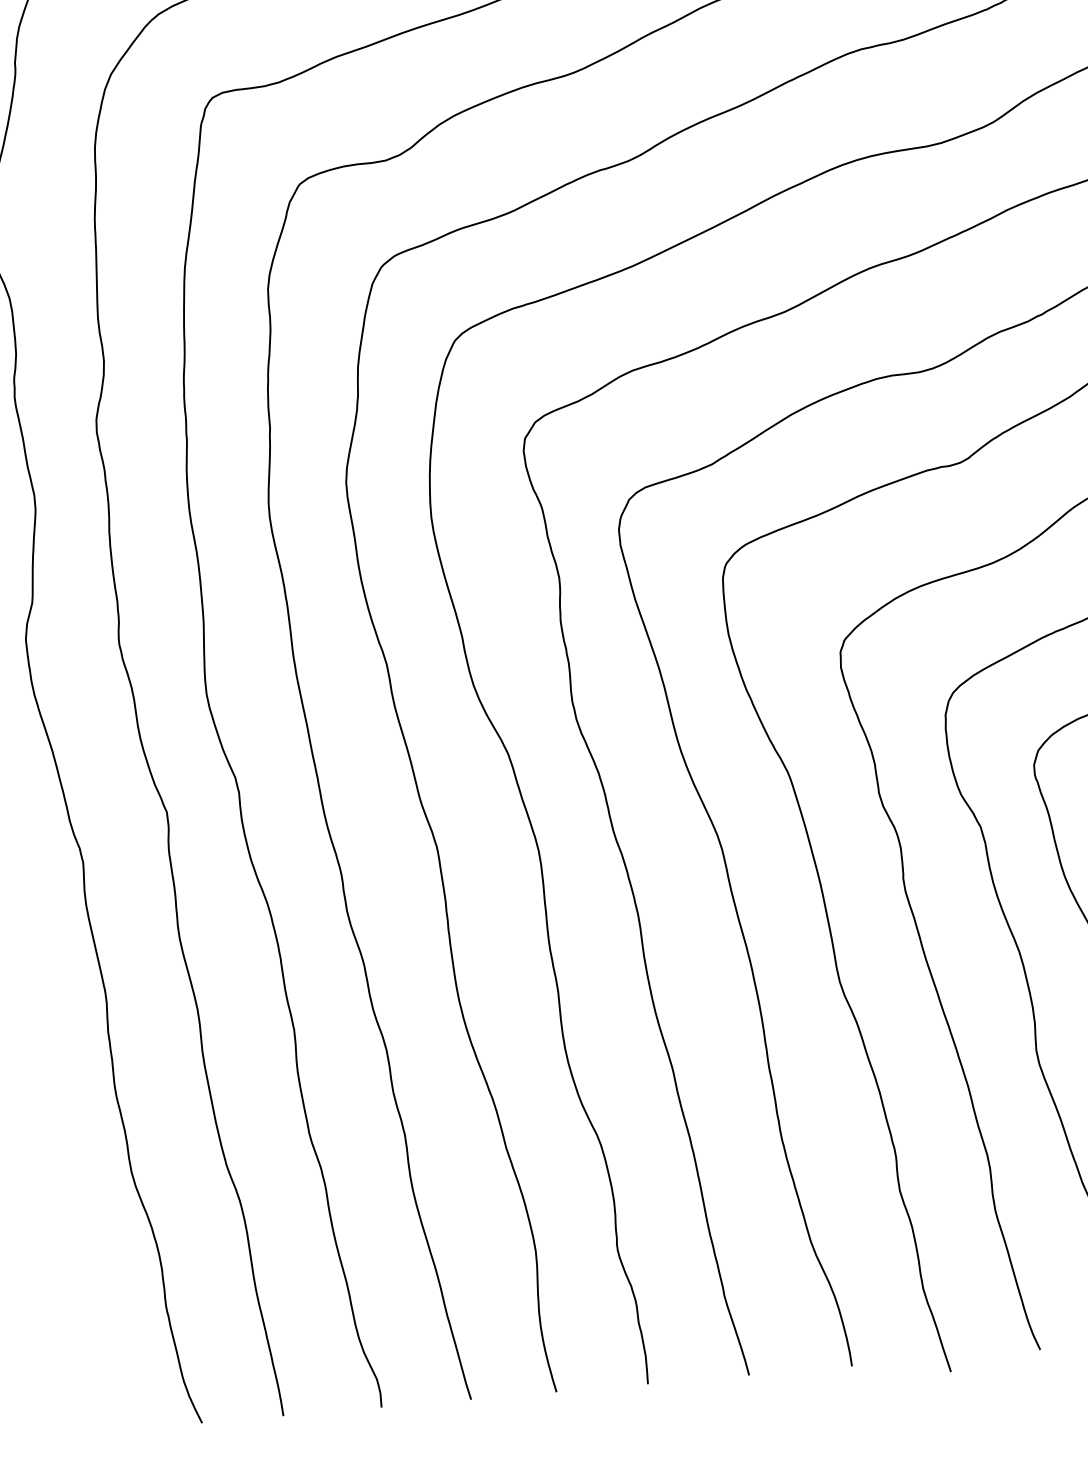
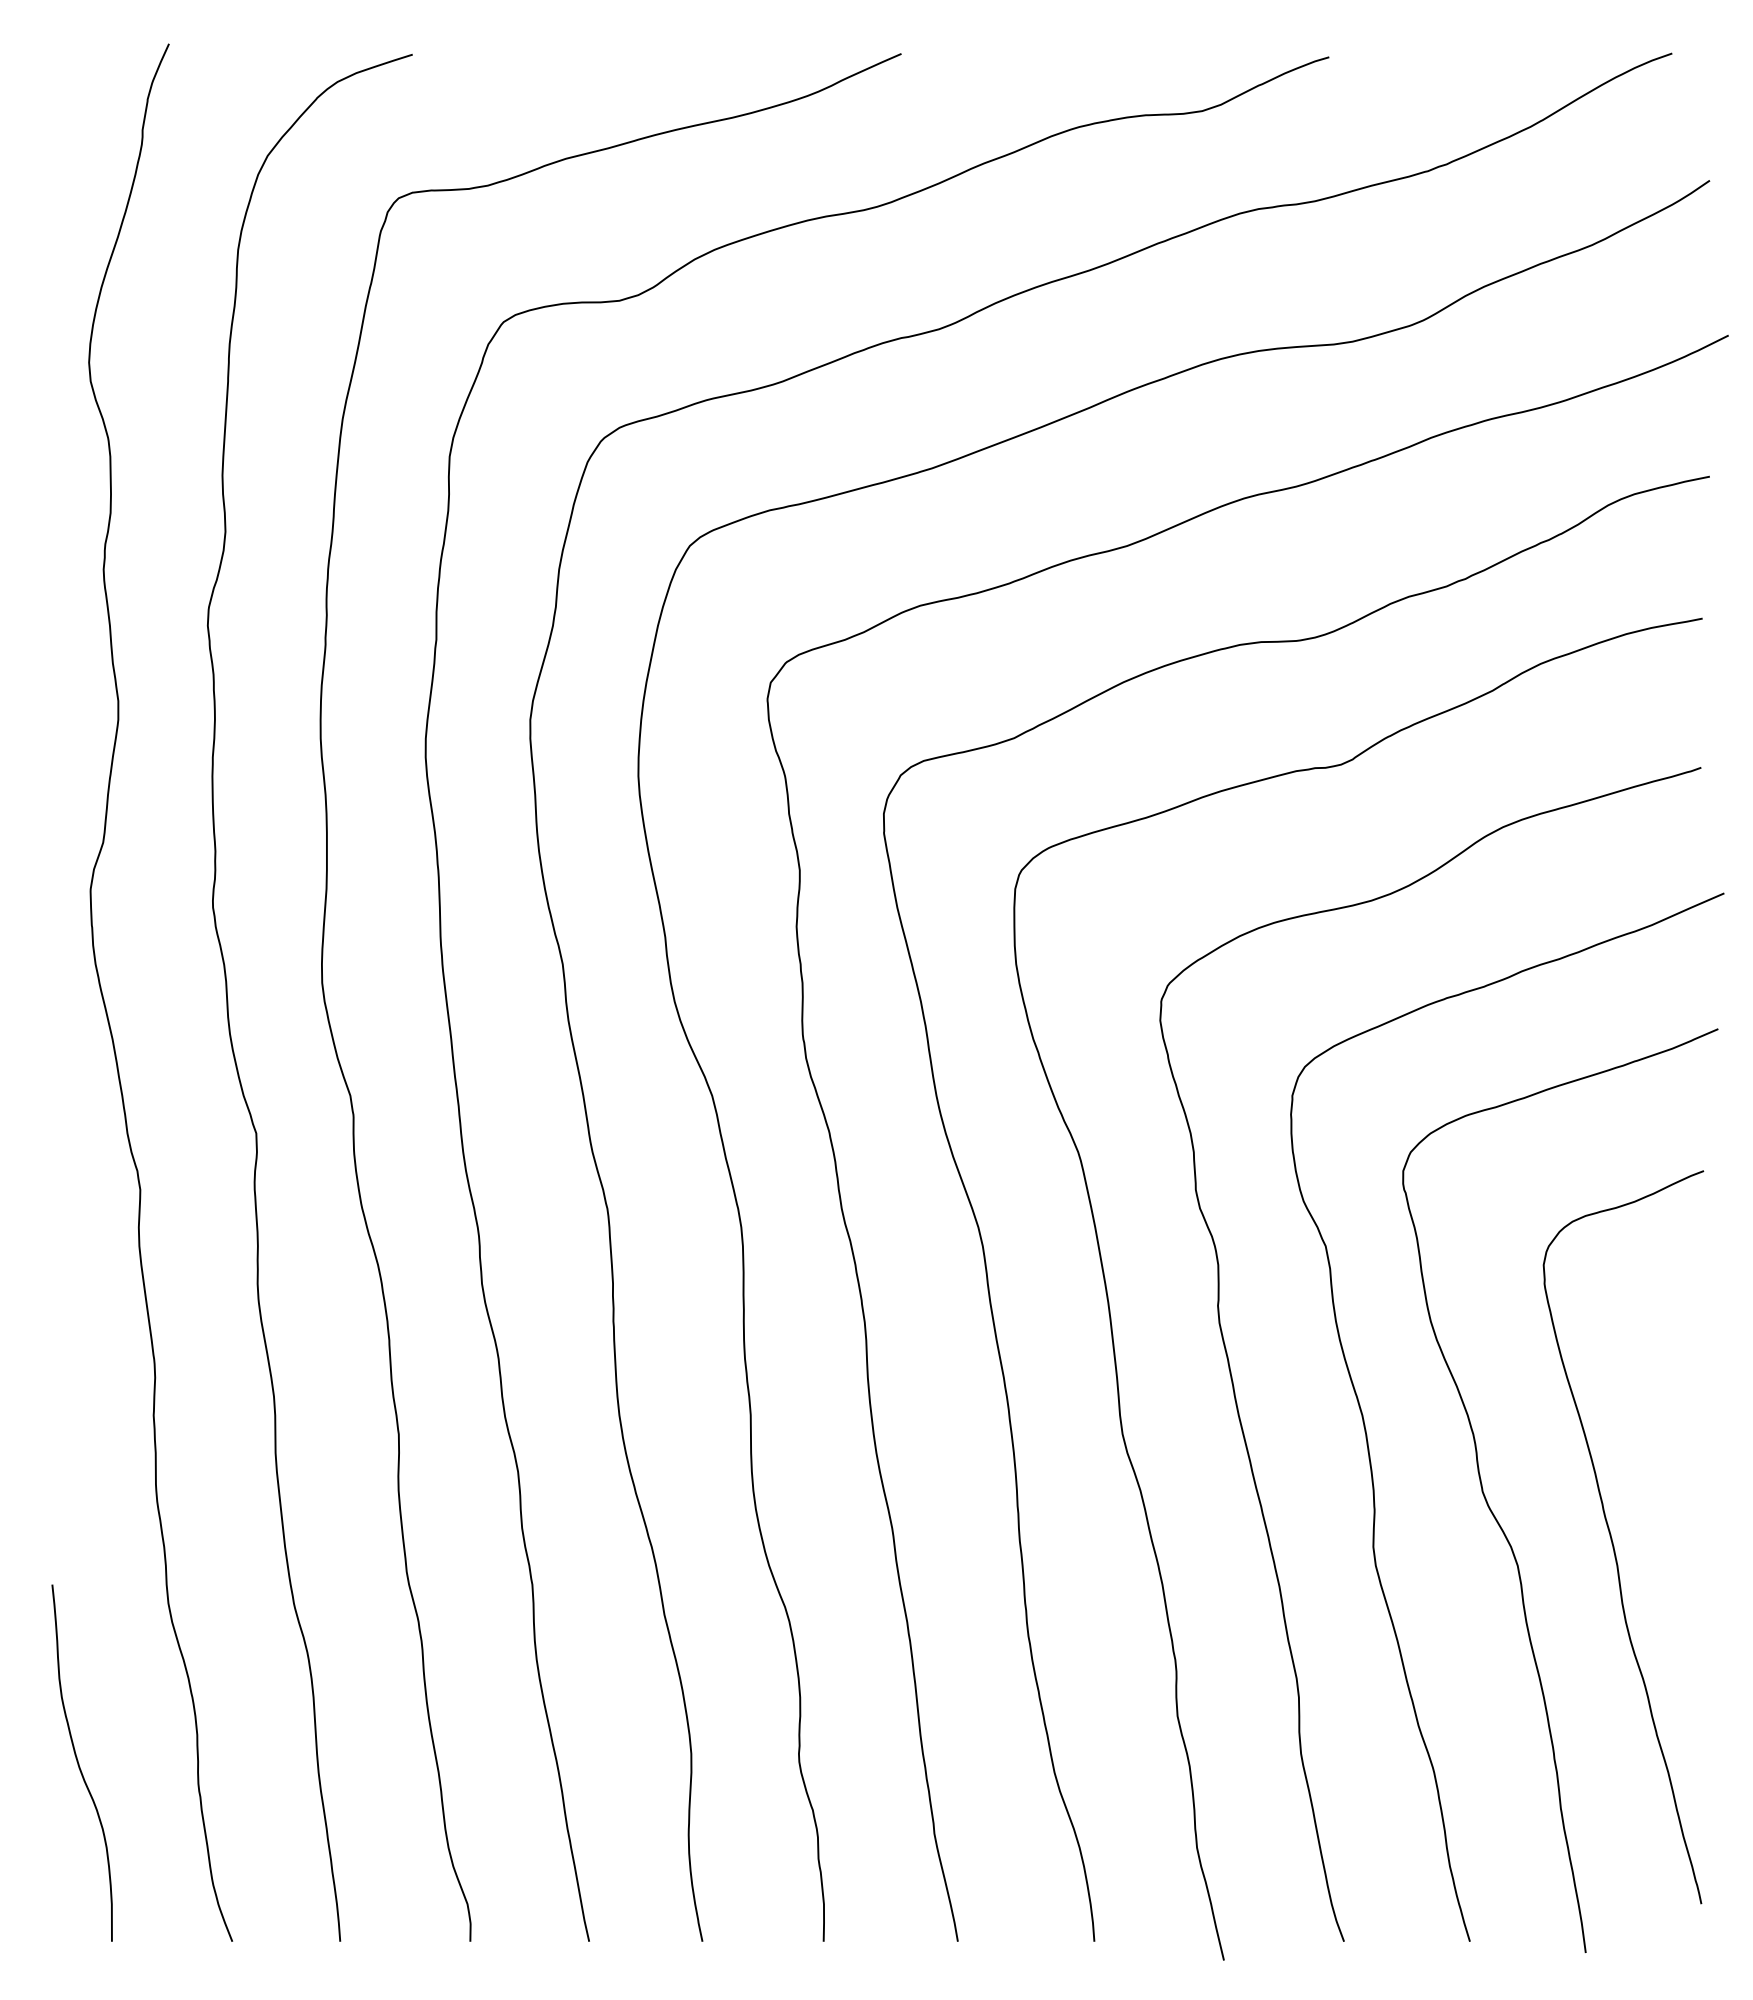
curve: (75, 1298) -> (79, 1763), added

